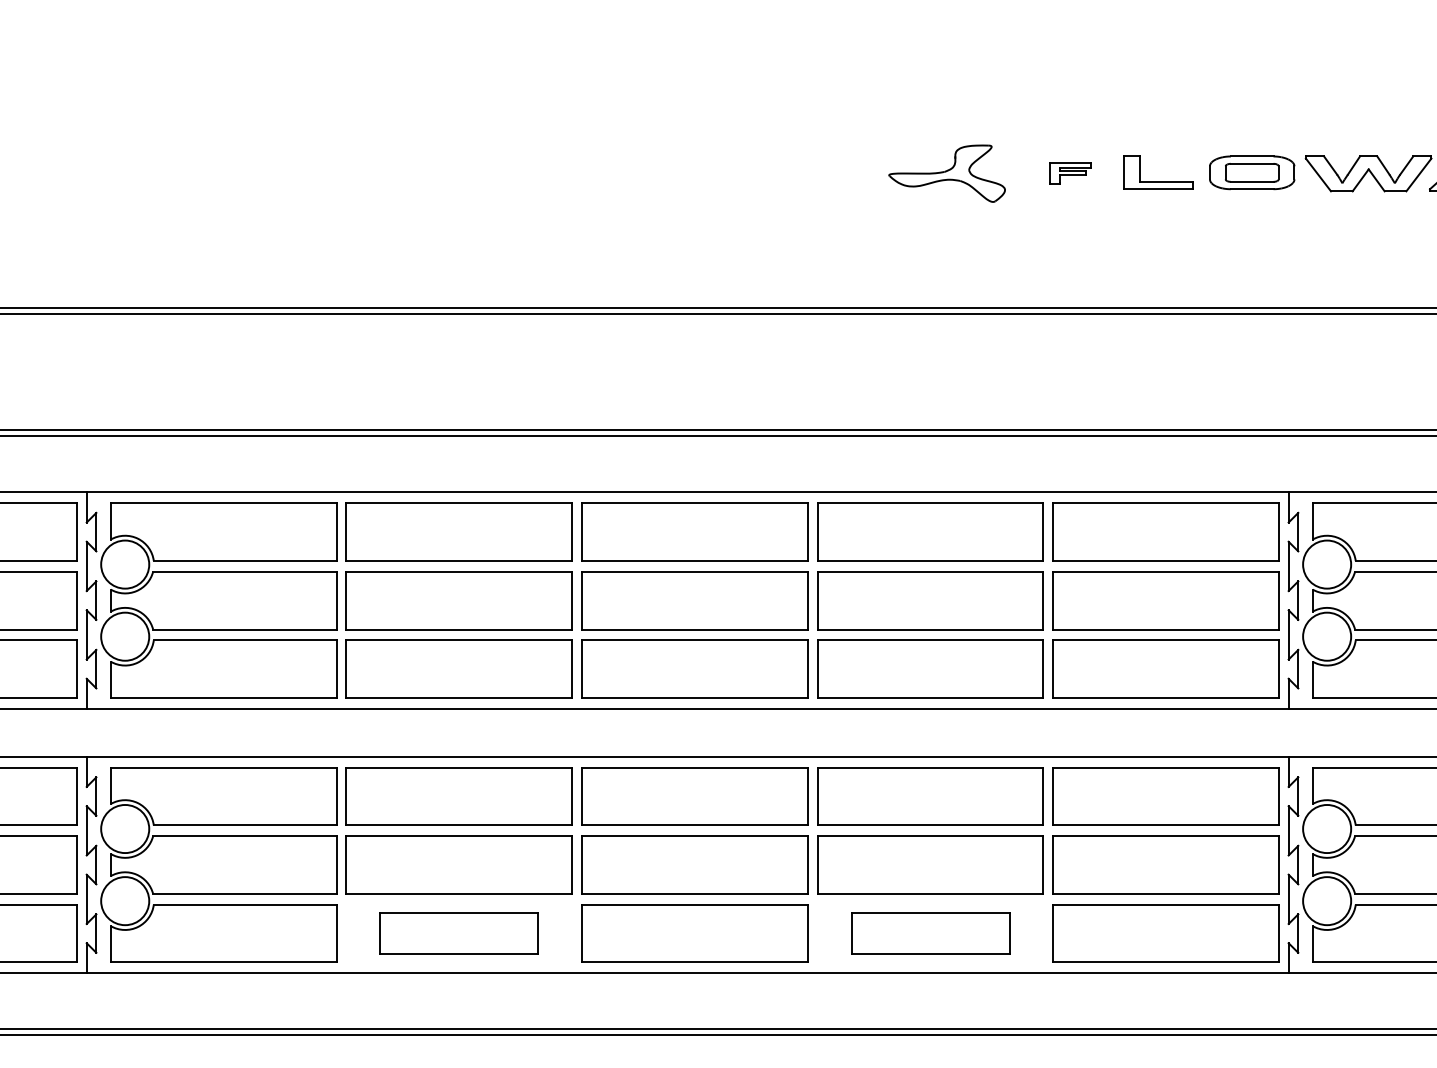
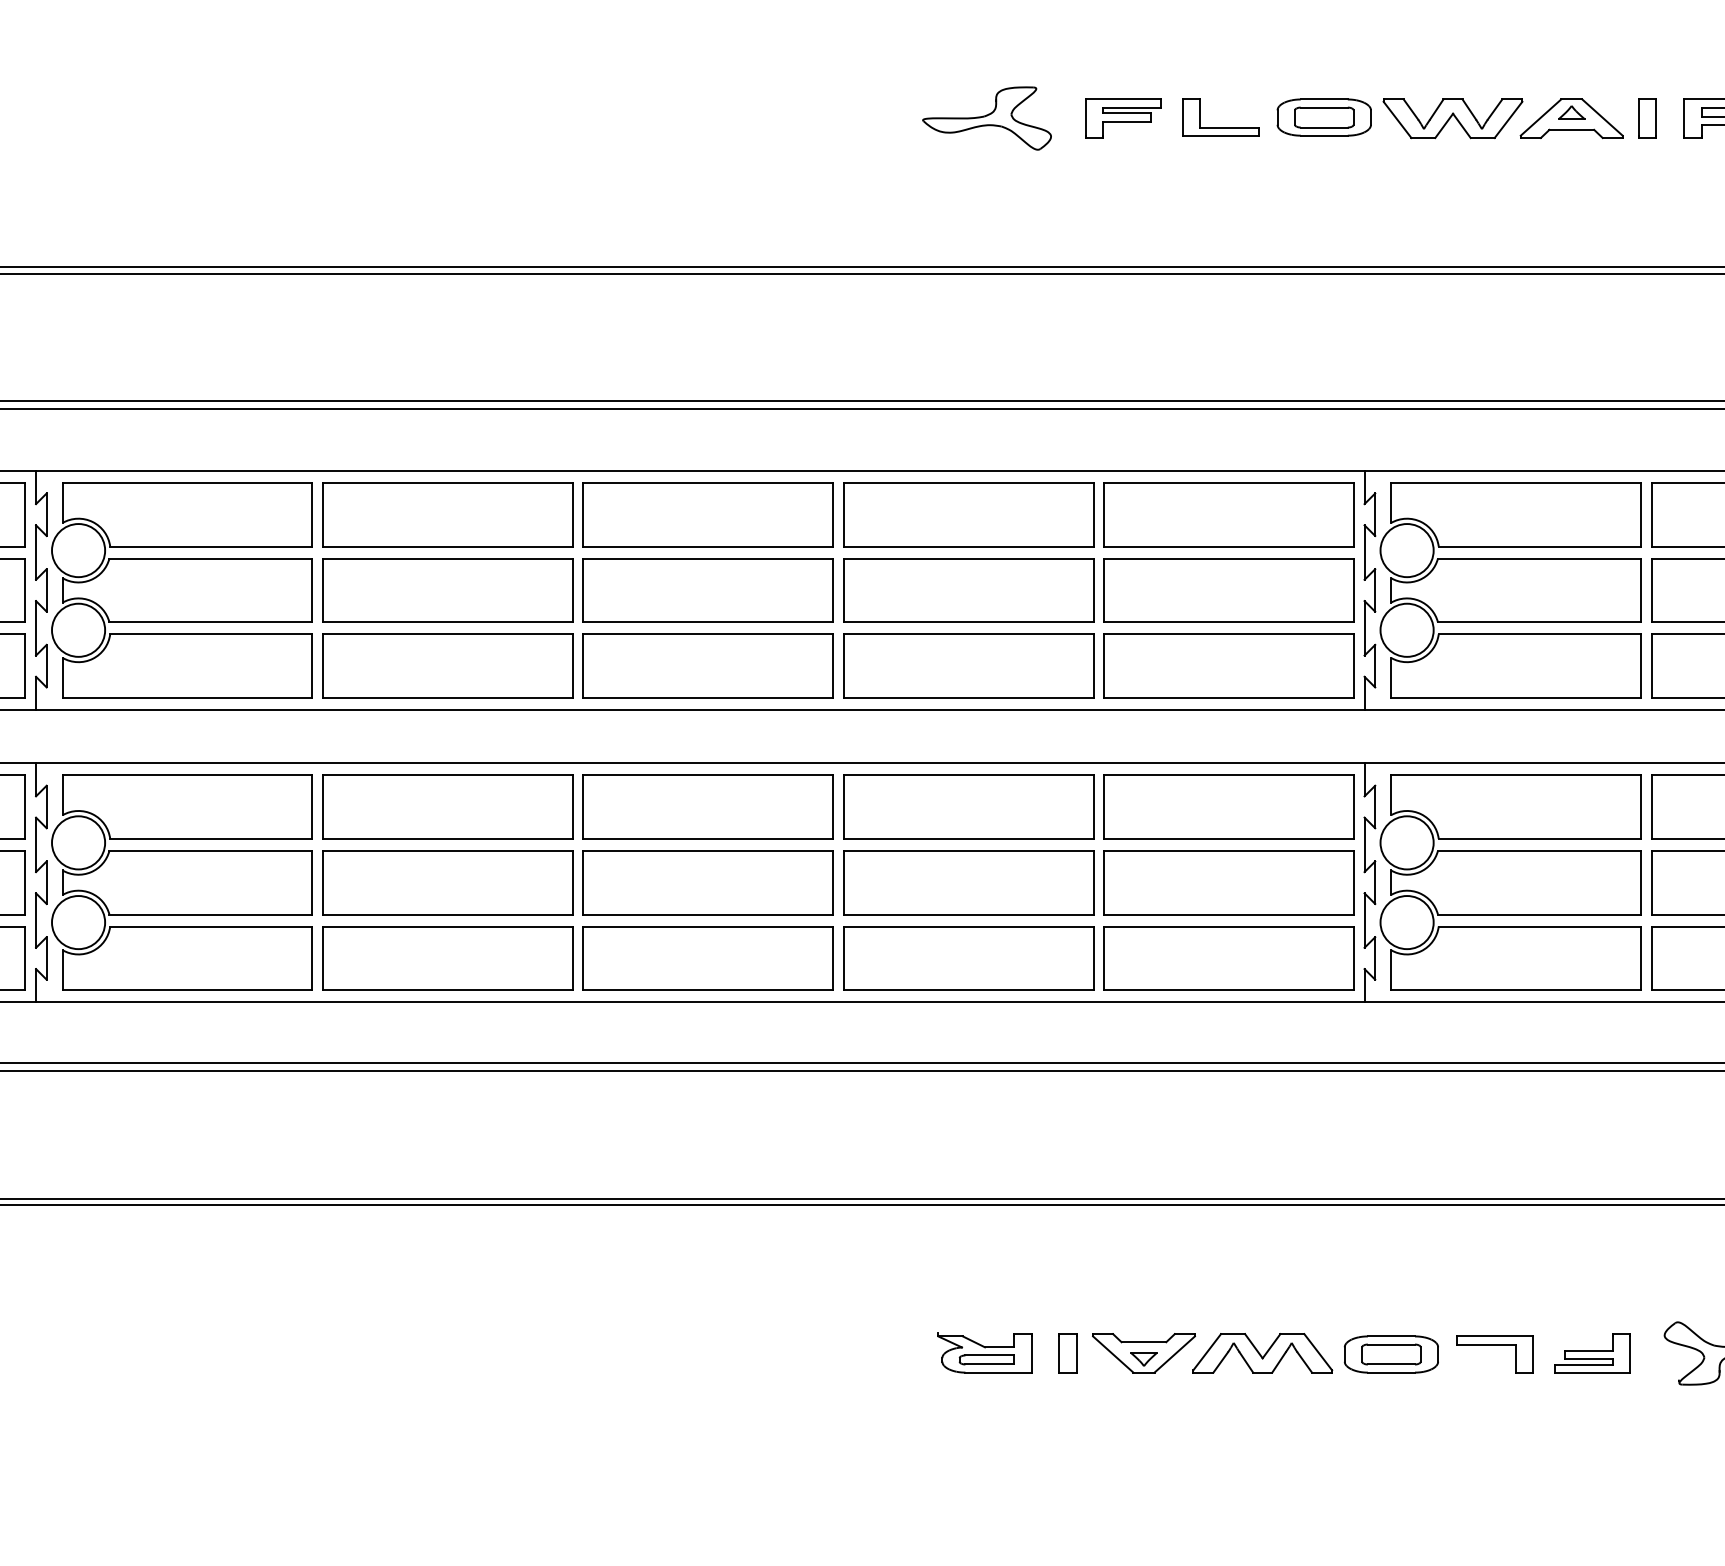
part: (1070, 173) -> (1123, 118), size x1.67
part: (458, 933) -> (447, 958), size x1.43
part: (930, 933) -> (968, 958), size x1.43

